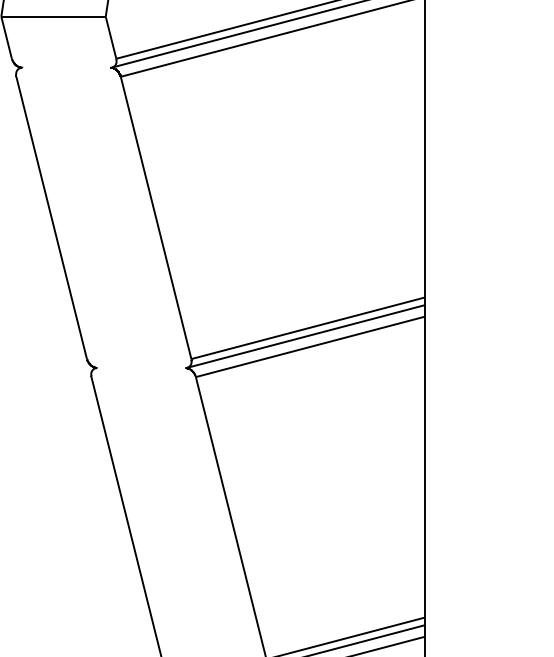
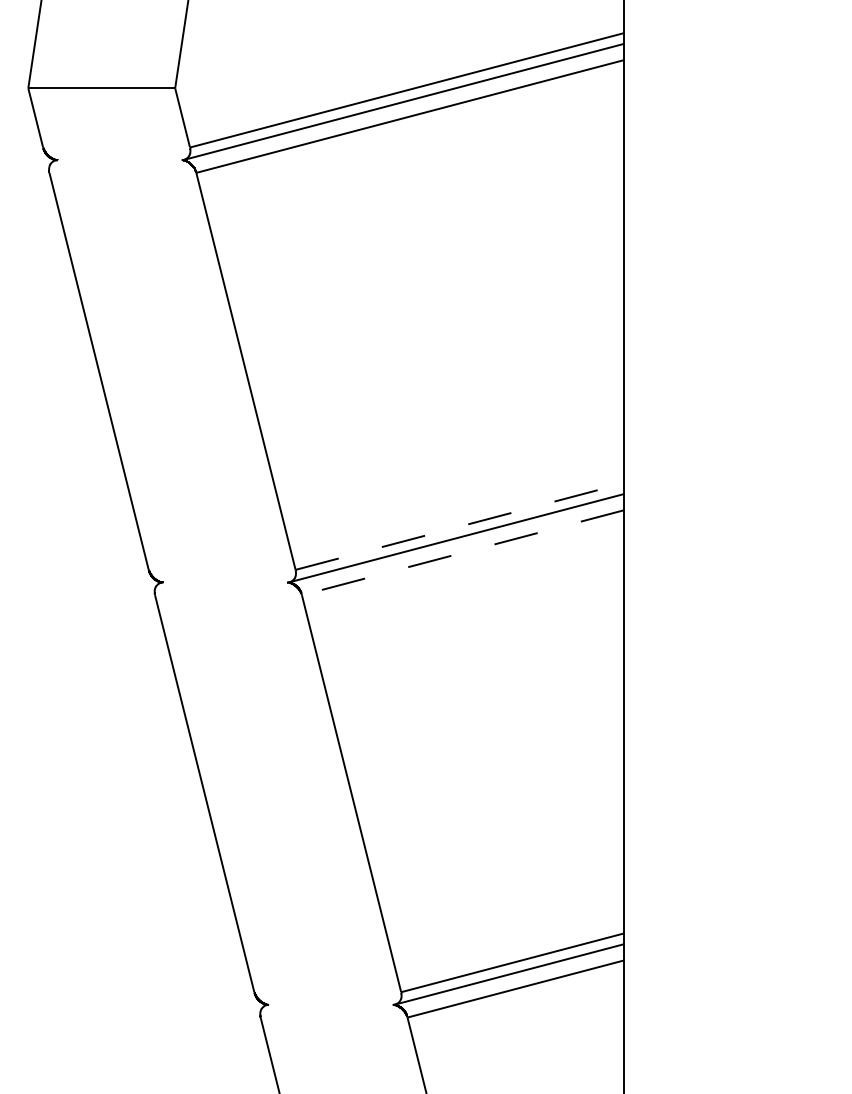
line: (307, 328) -> (459, 526), solid -> dashed
line: (310, 346) -> (462, 552), solid -> dashed

